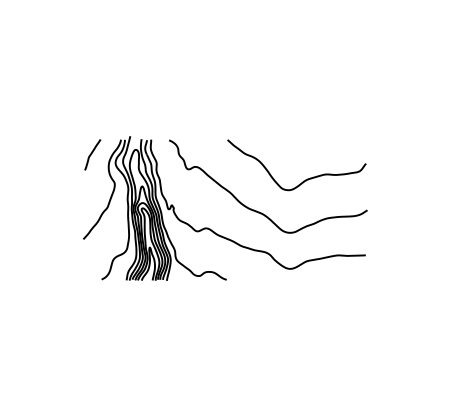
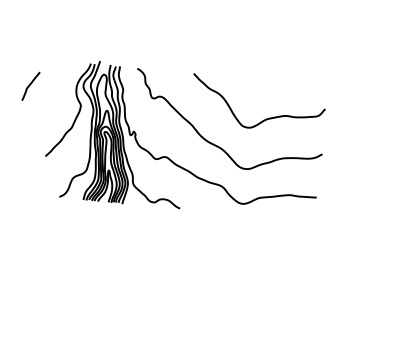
curve: (92, 153) -> (30, 85), moved

